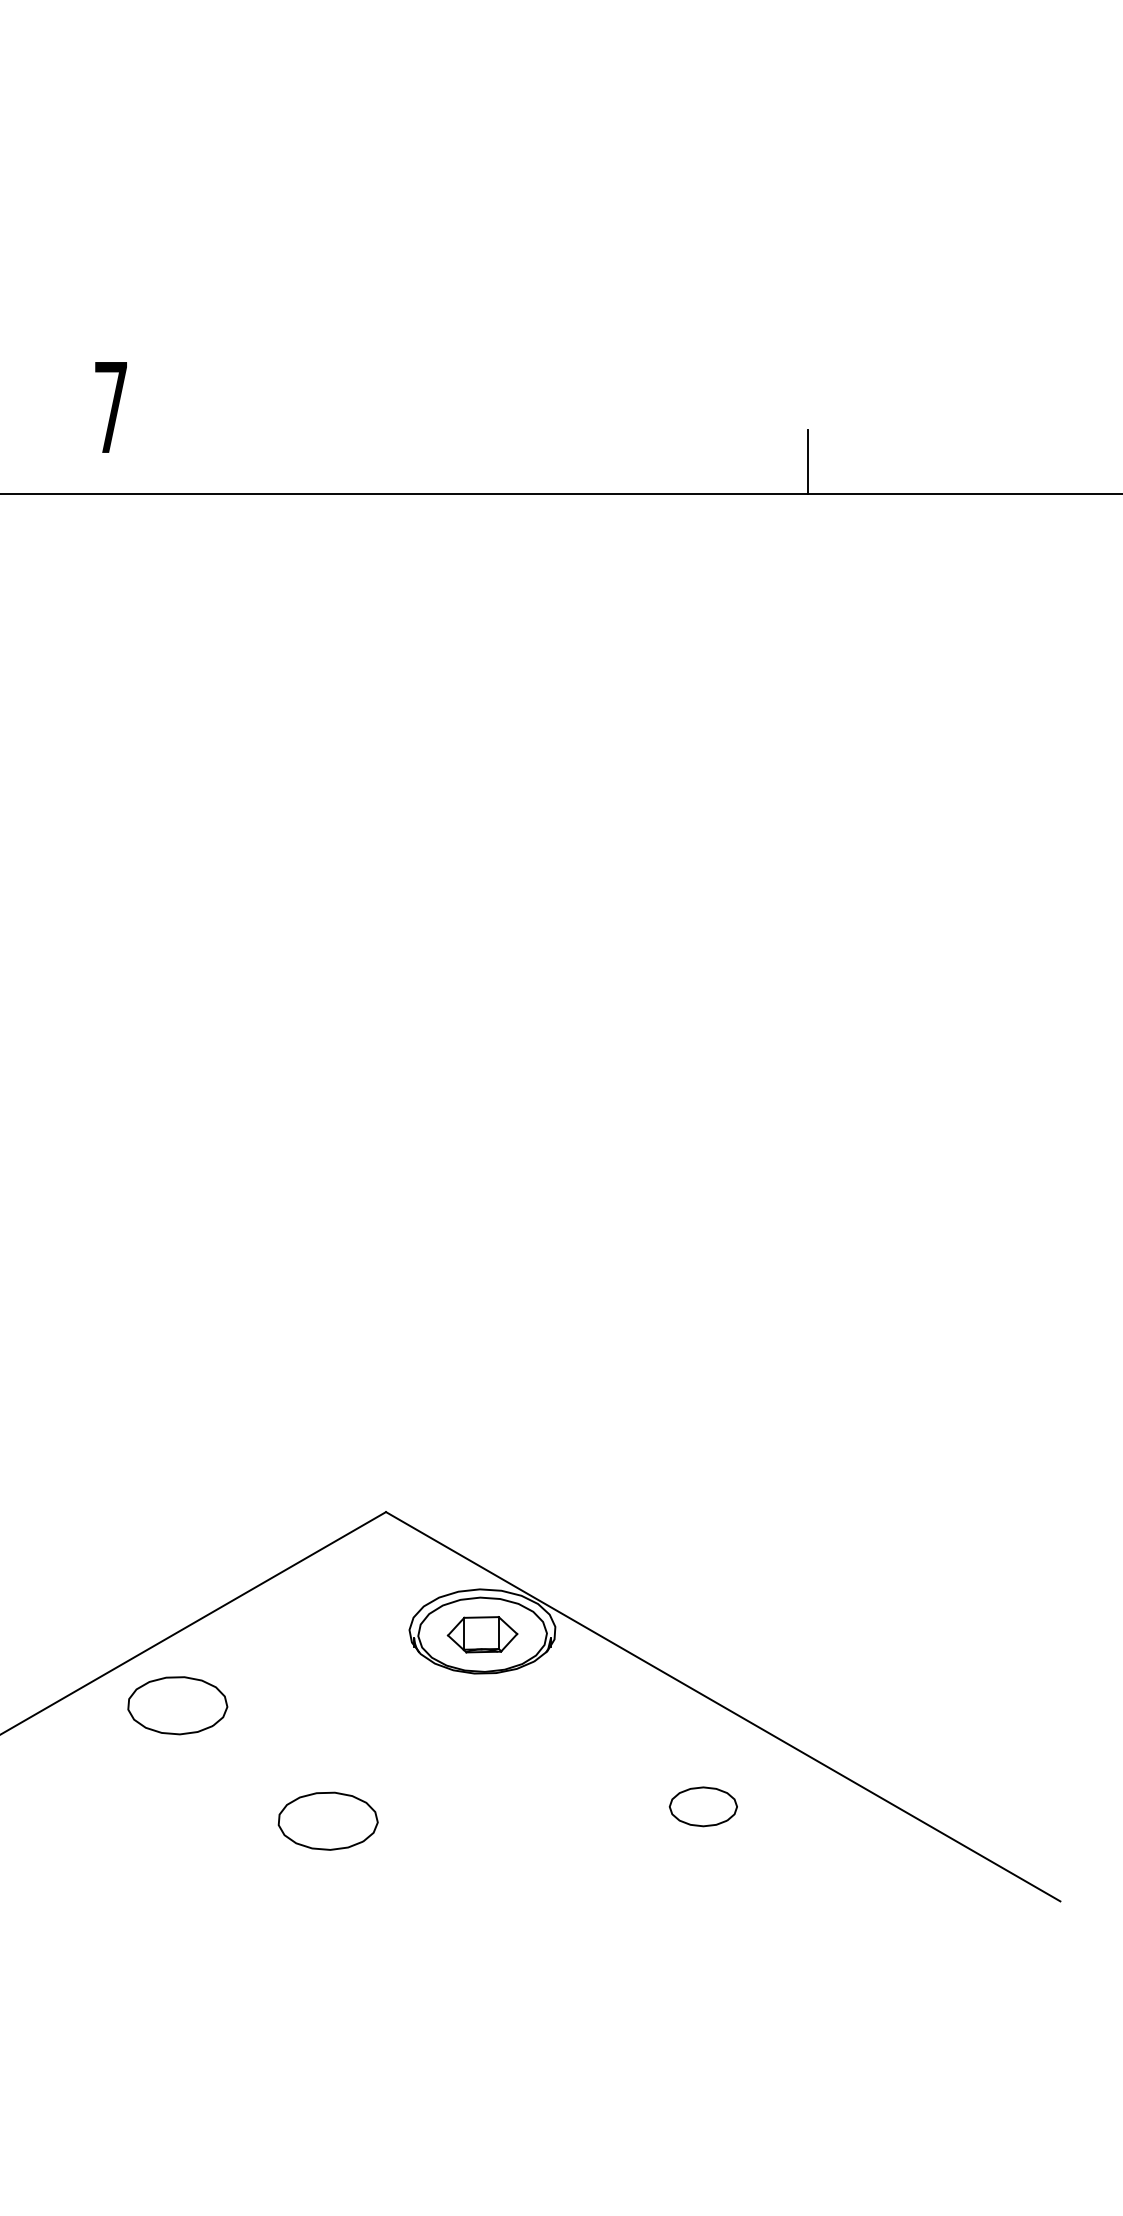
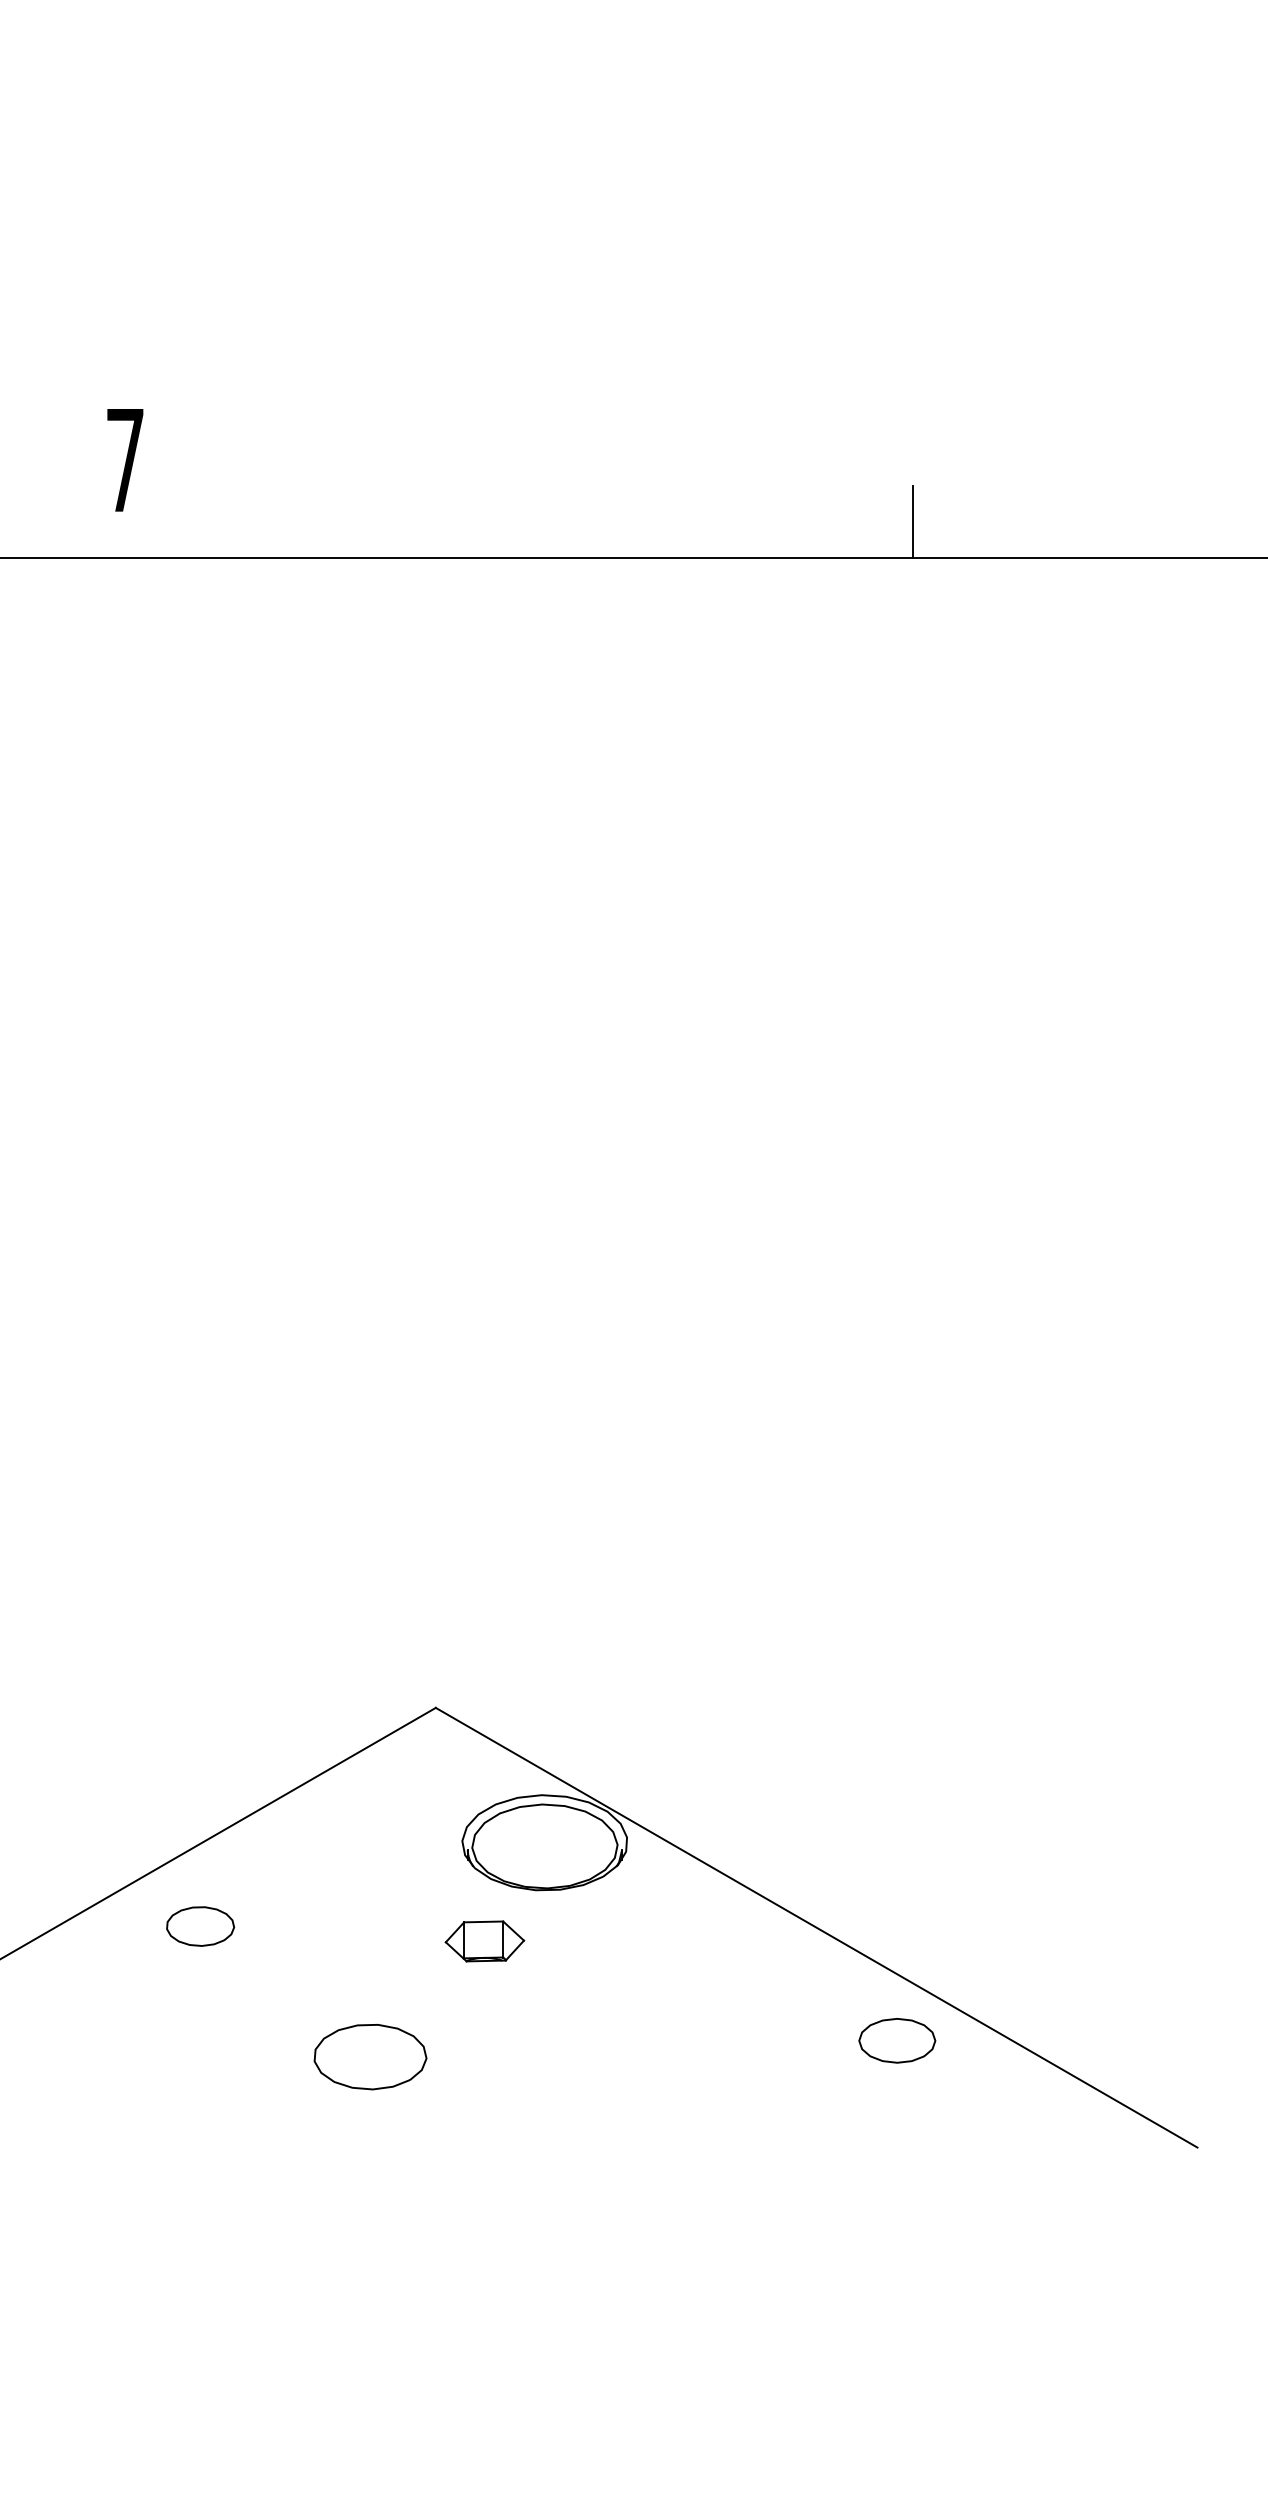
part: (482, 1634) -> (484, 1941), moved
part: (177, 1705) -> (200, 1926), size x0.6
part: (703, 1806) -> (897, 2040), moved

